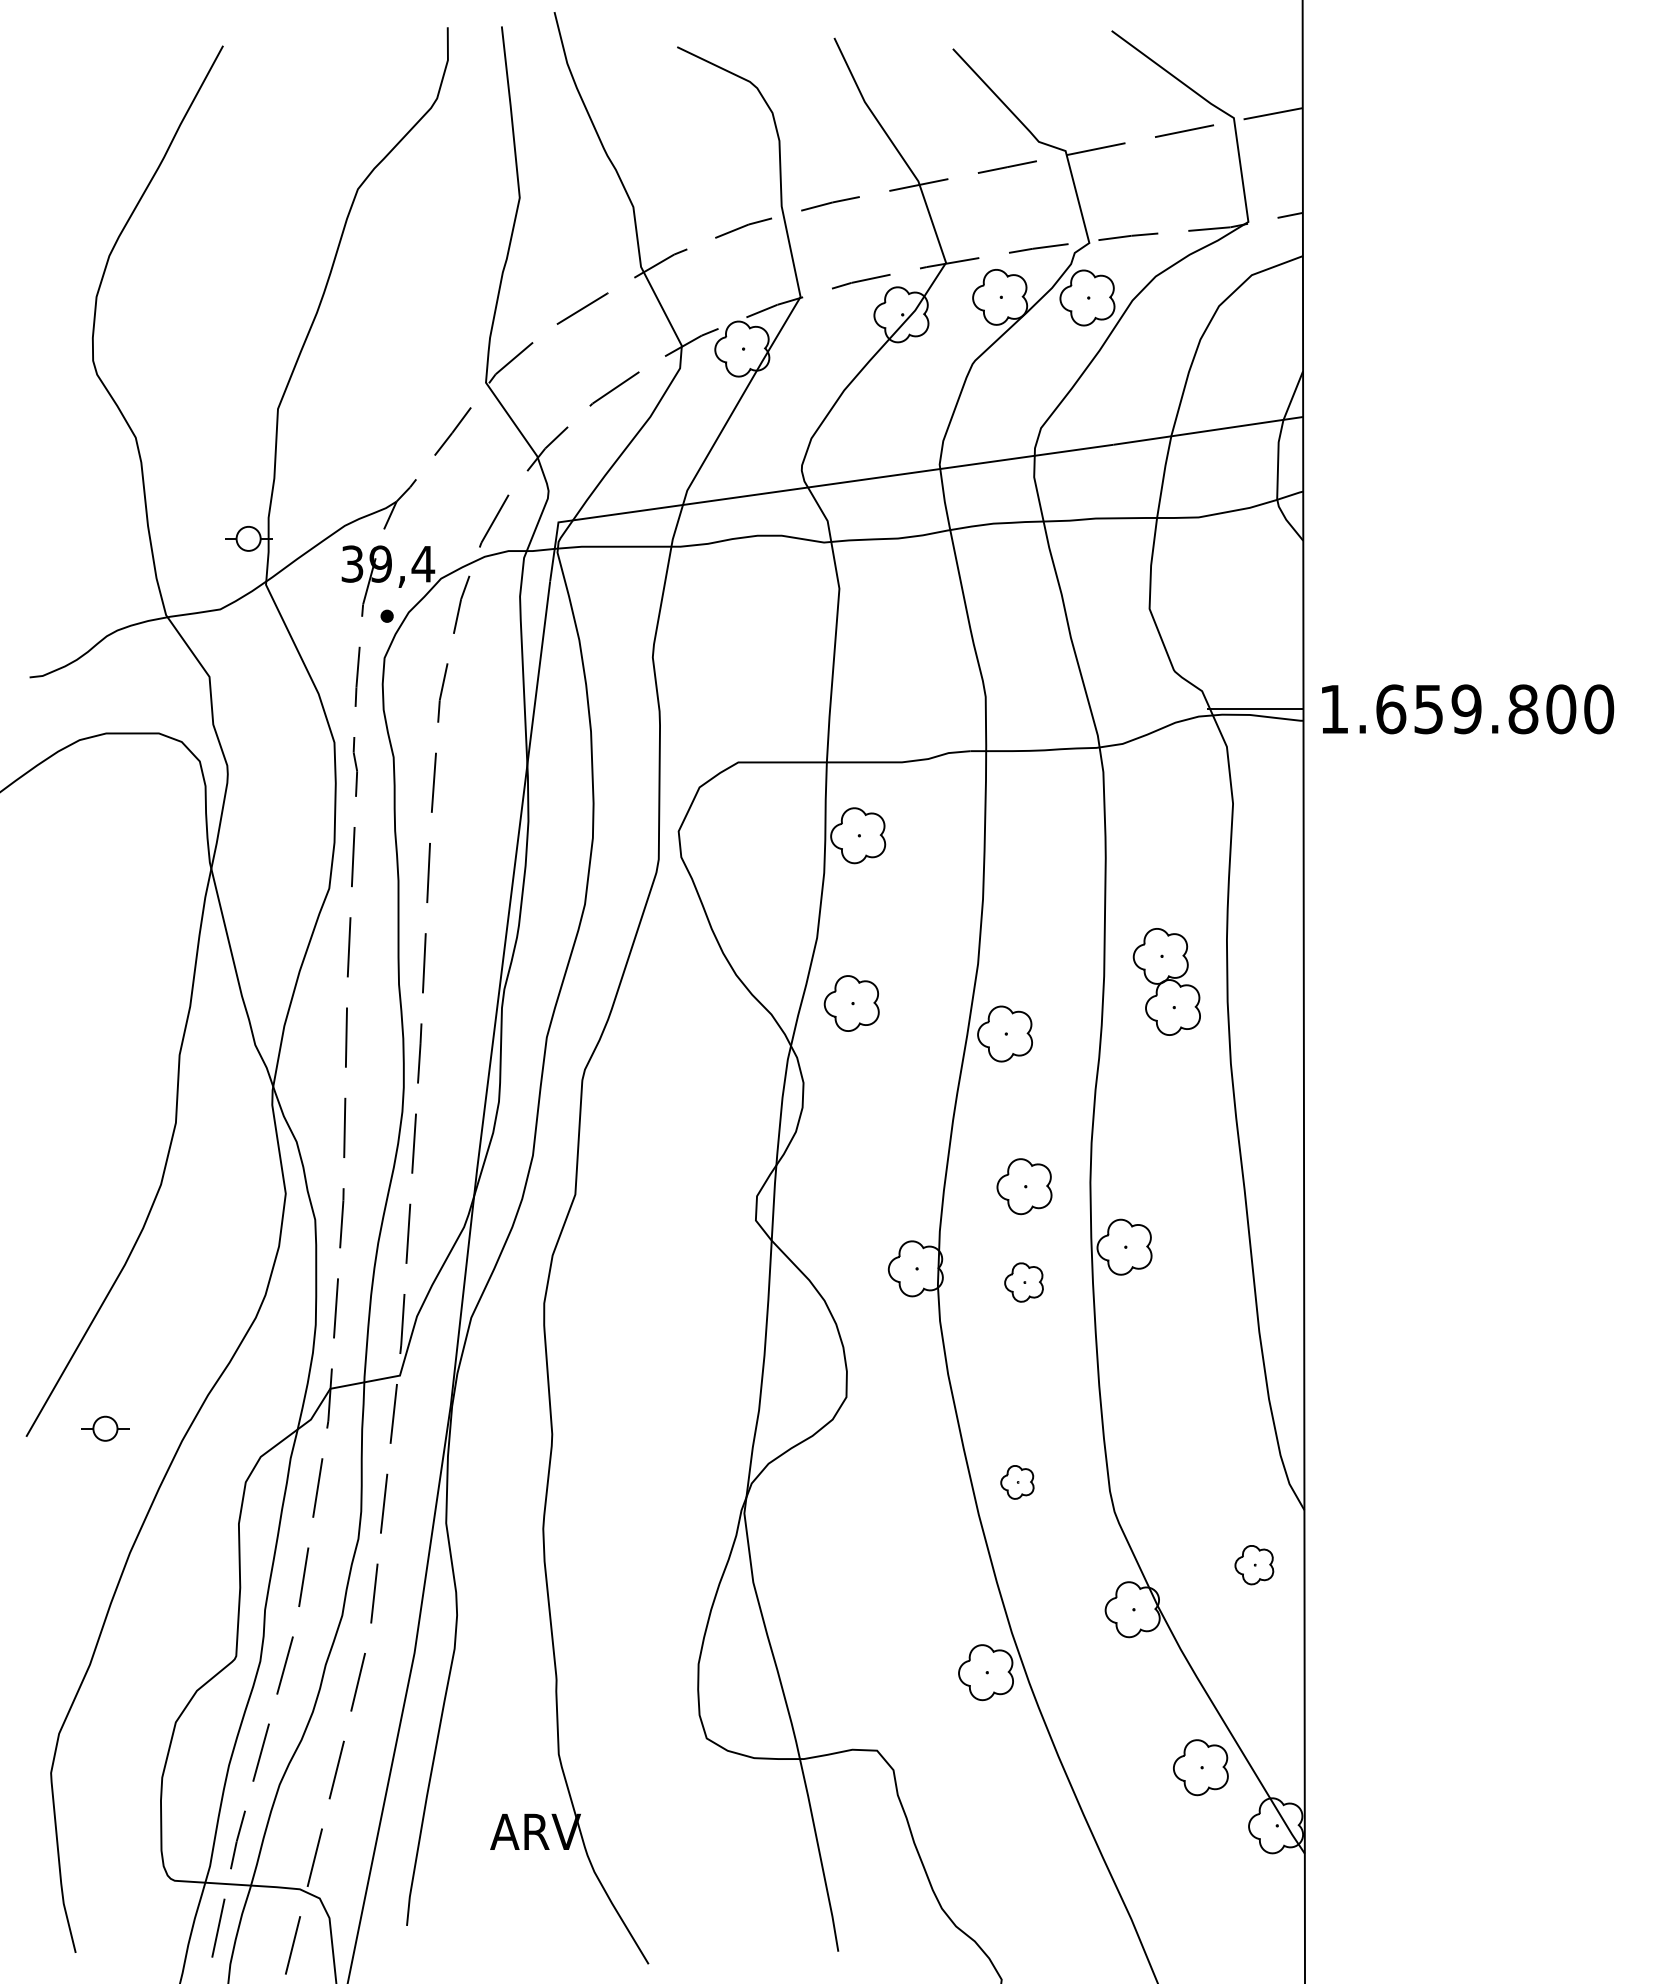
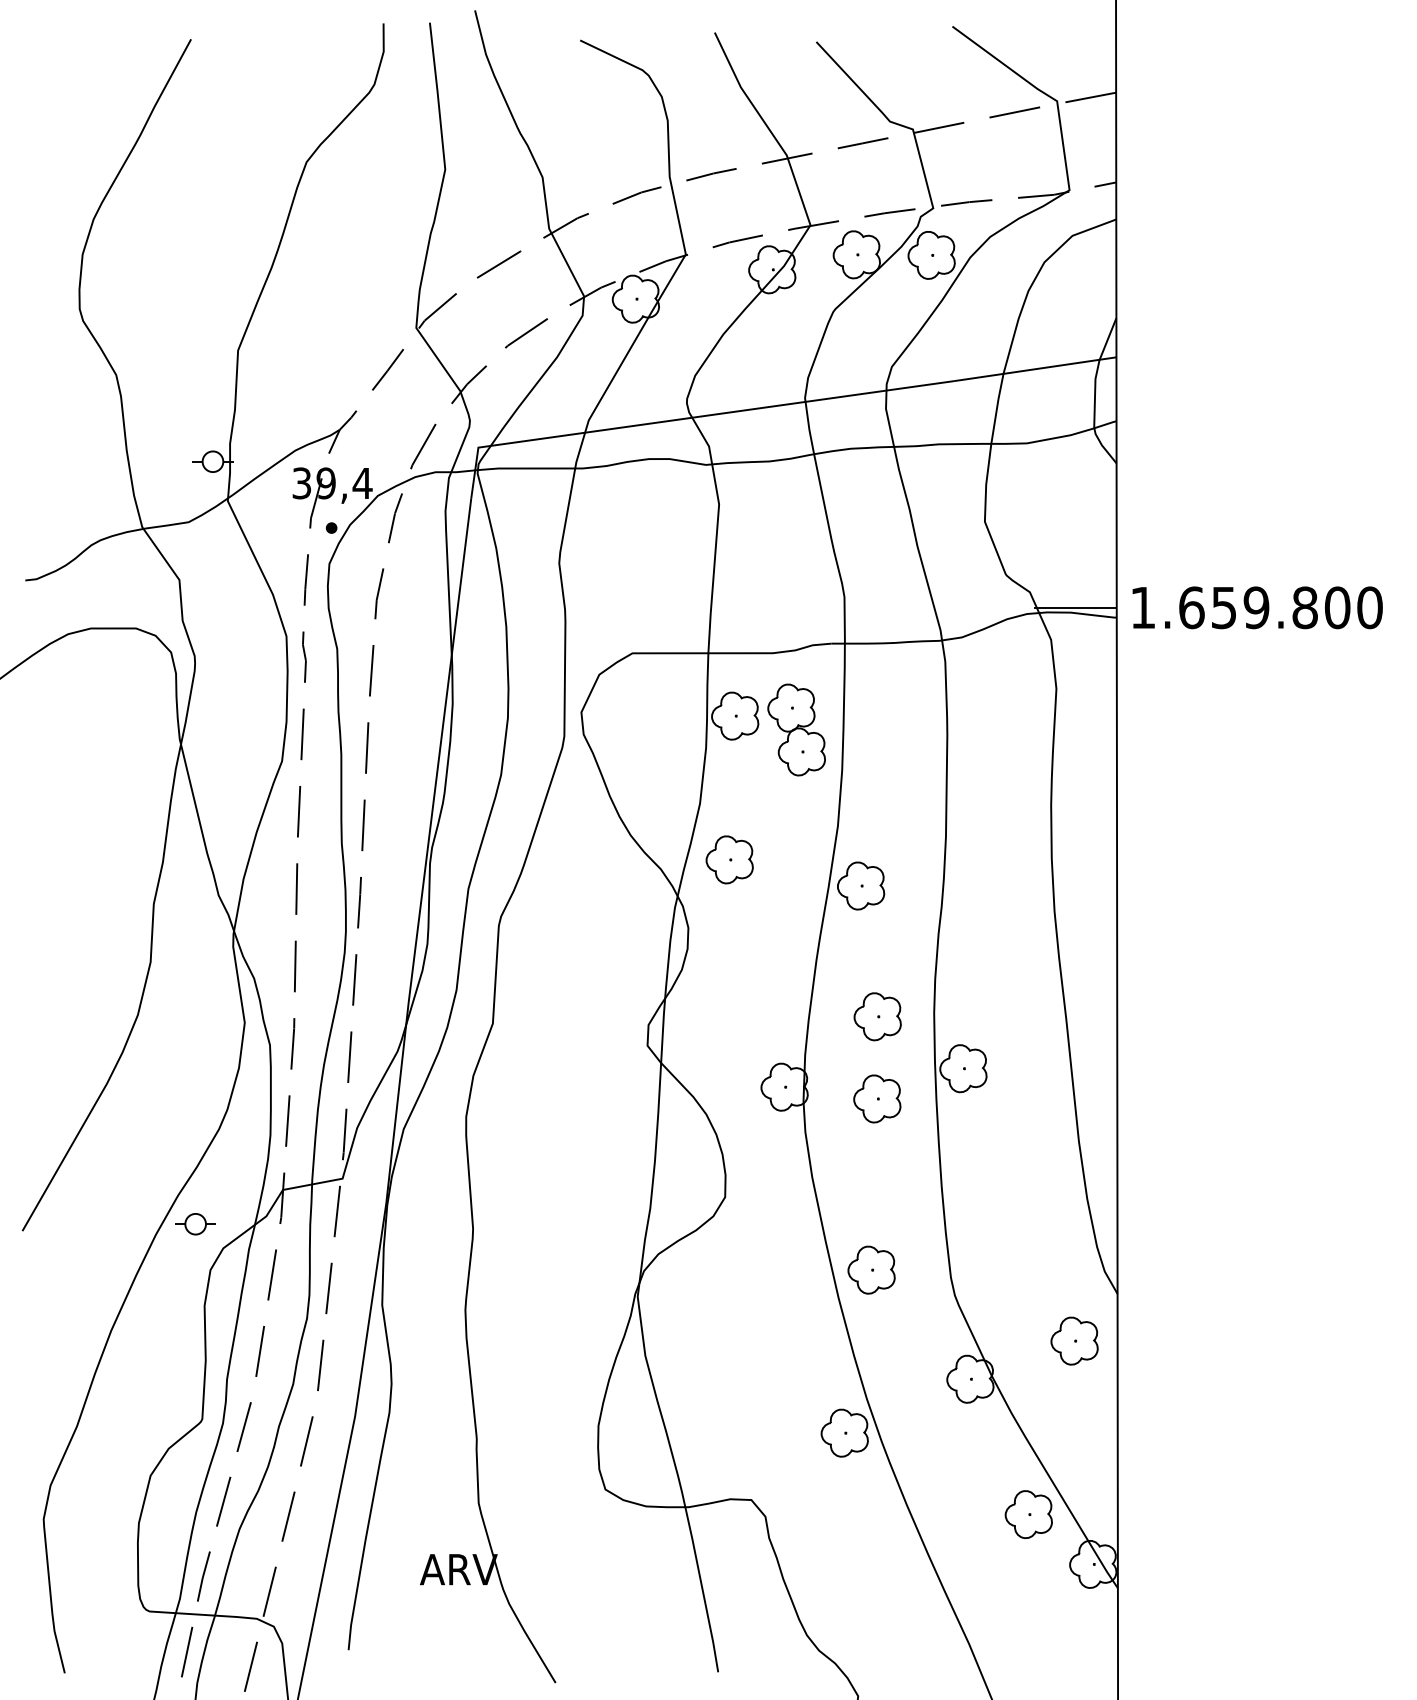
part: (1166, 981) -> (796, 729), moved
part: (1023, 1282) -> (876, 1098), size x1.43
part: (105, 1428) -> (195, 1223), moved
part: (1017, 1482) -> (871, 1270), size x1.67
part: (1254, 1564) -> (1074, 1340), size x1.43

